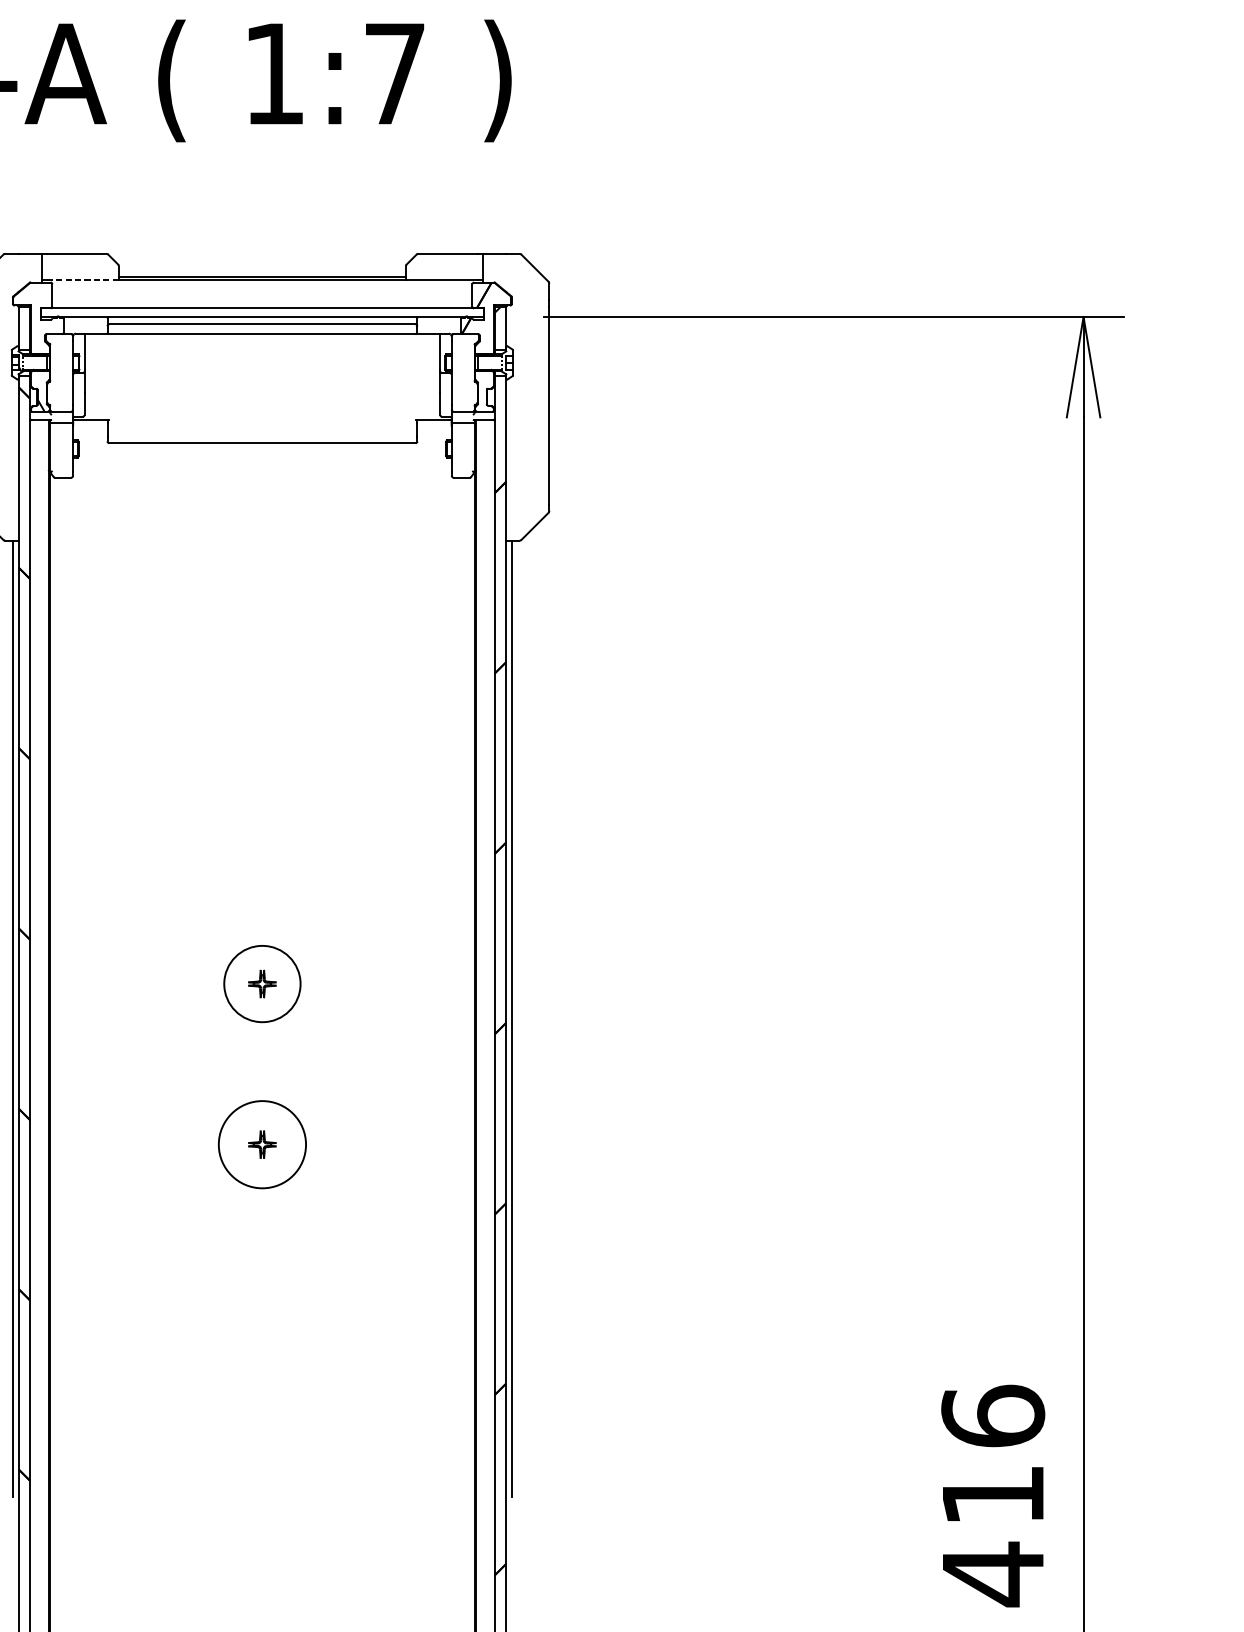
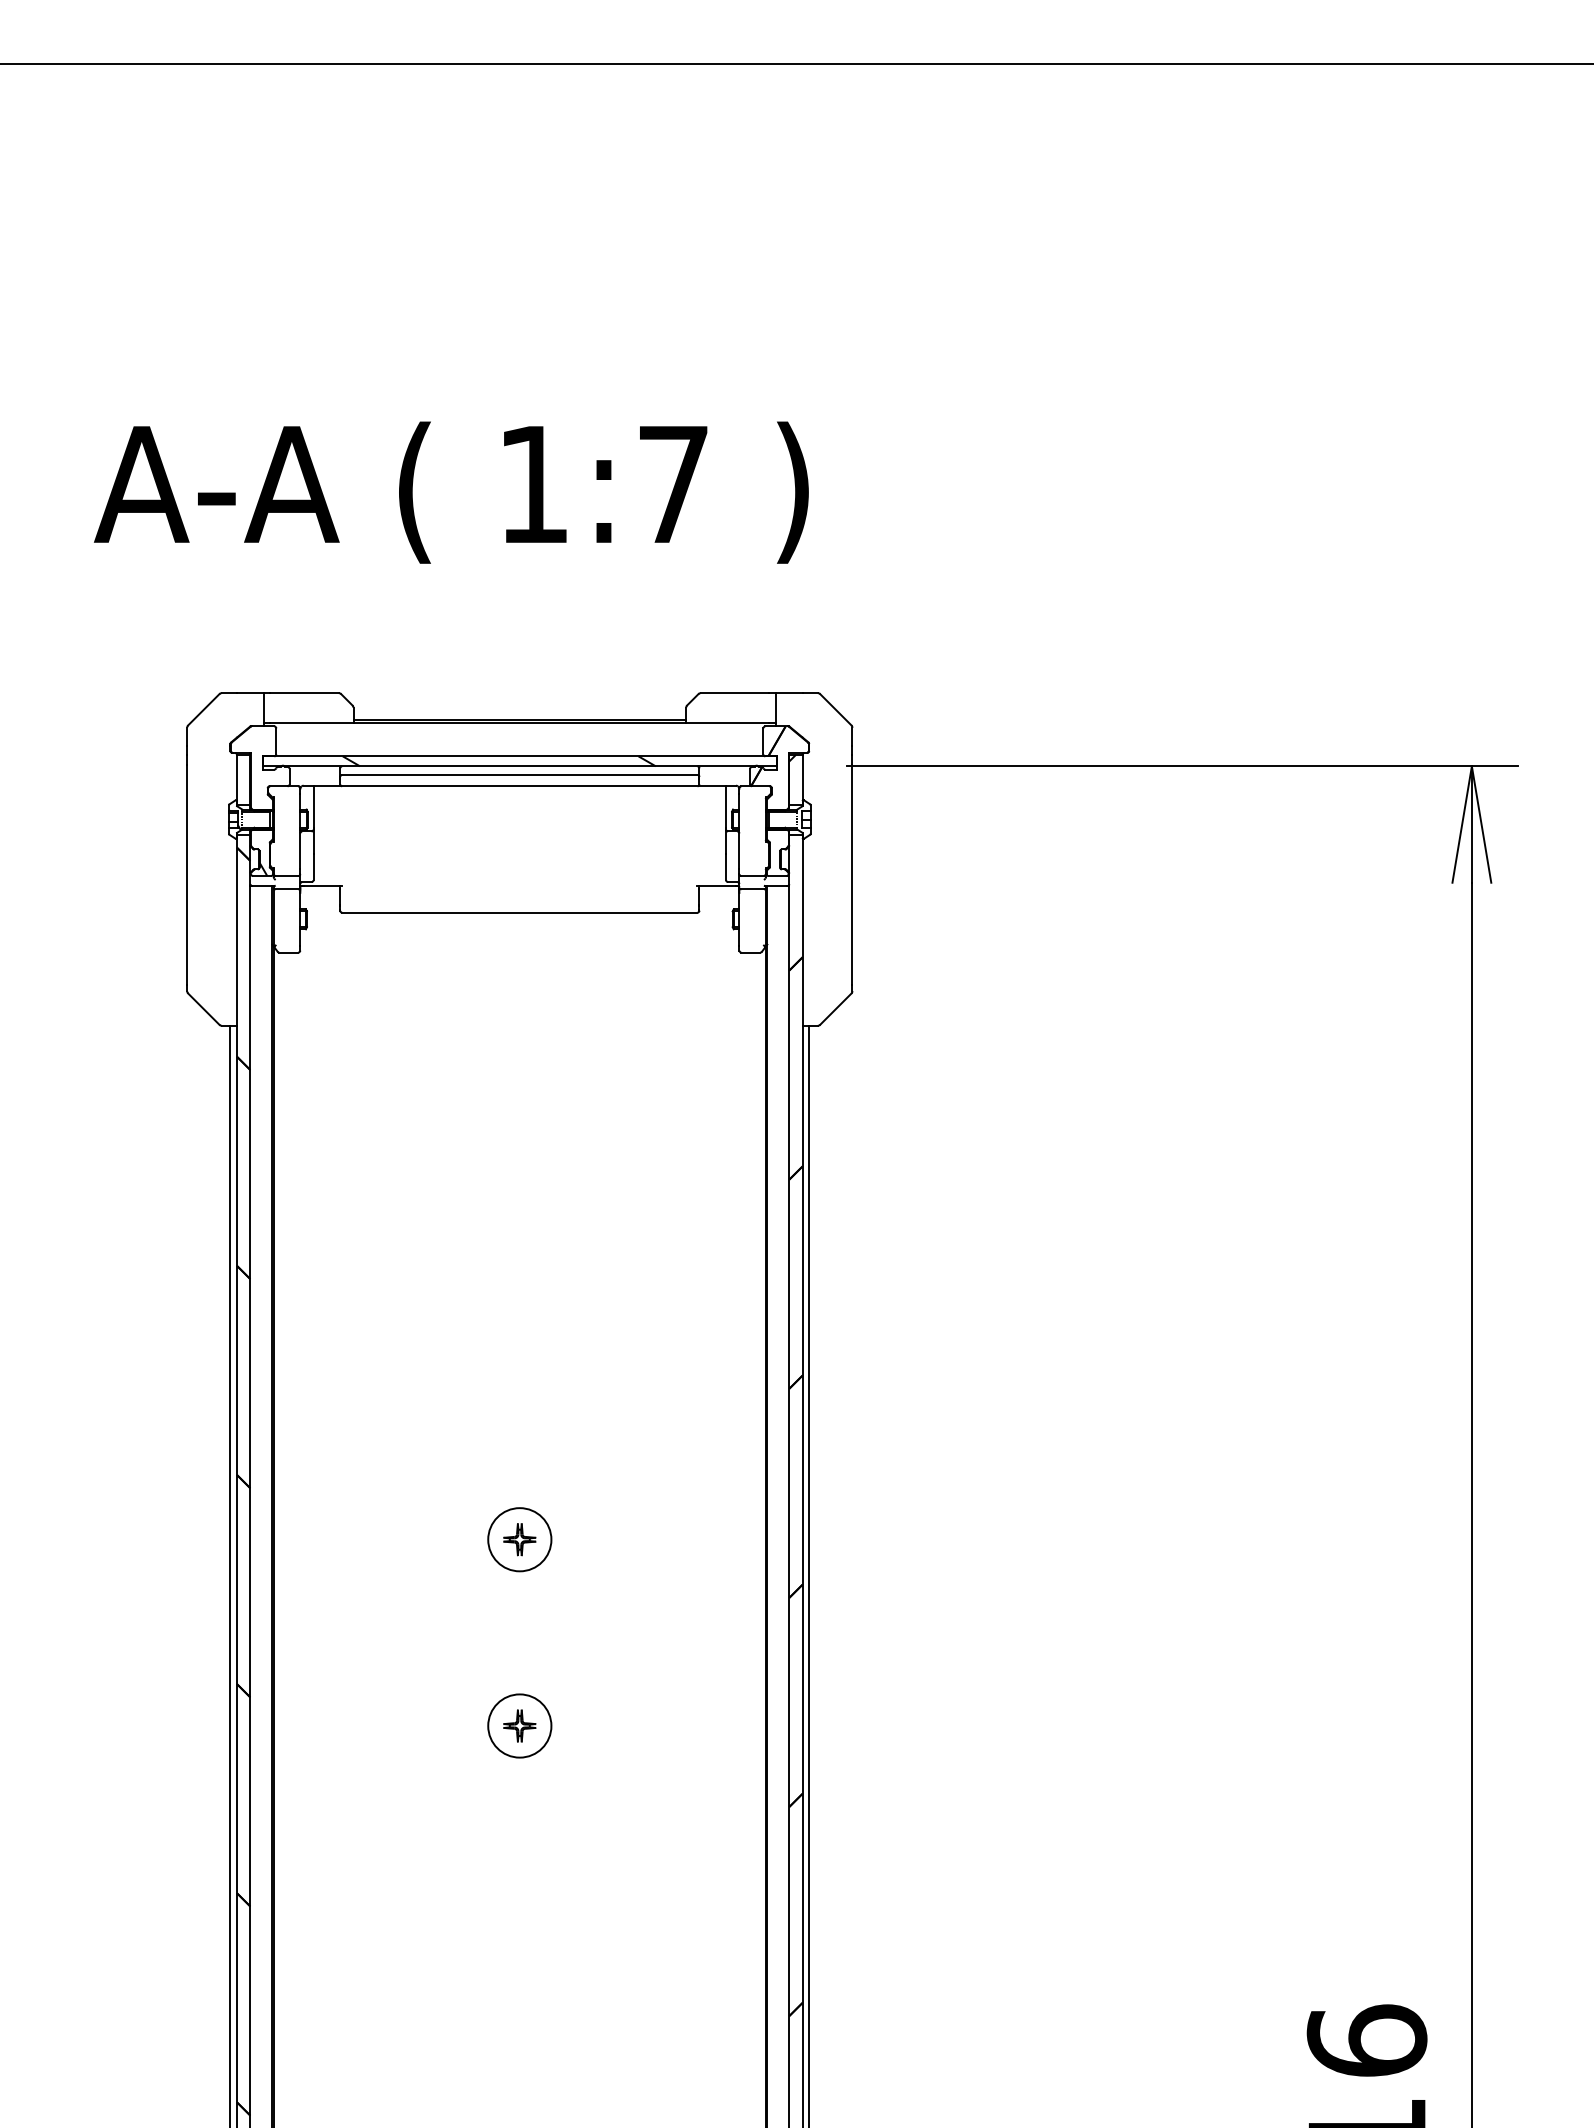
line: (82, 280) -> (311, 723), dashed -> solid
hatch: (244, 312) -> (498, 761), added
circle: (262, 983) -> (519, 1539), size x0.71
circle: (262, 1144) -> (519, 1725), size x0.62

